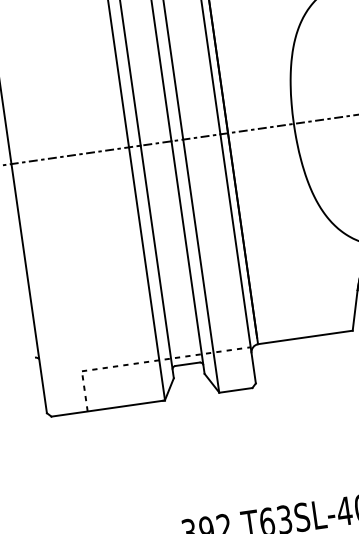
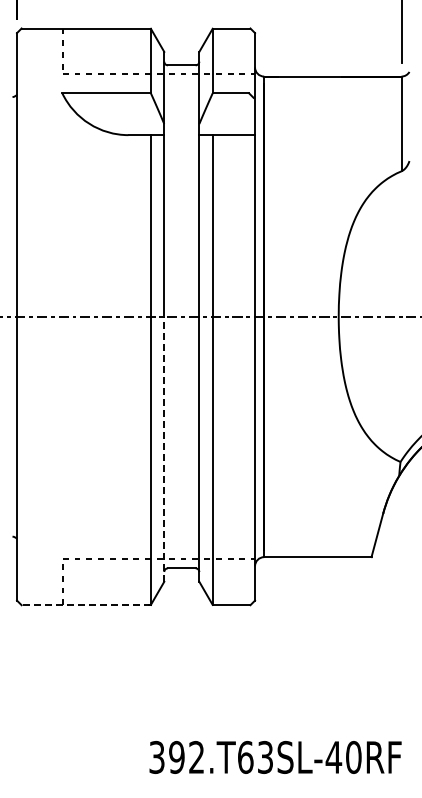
line: (157, 261) -> (164, 448), solid -> dashed
line: (108, 408) -> (86, 605), solid -> dashed

